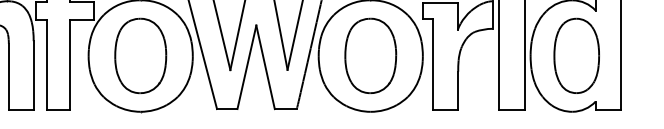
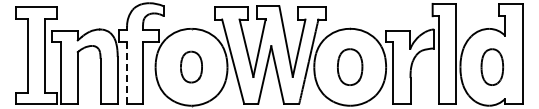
part: (140, 54) -> (191, 66), size x0.6
part: (369, 54) -> (349, 66), size x0.7
part: (577, 54) -> (492, 66), size x0.7
line: (47, 65) -> (127, 73), solid -> dashed

